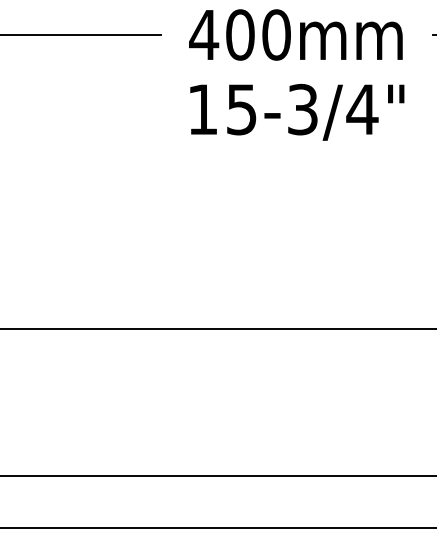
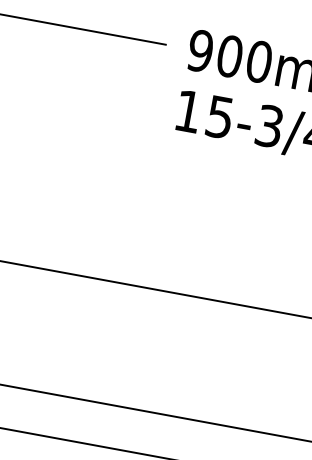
text: (204, 34) -> (200, 50), 400 -> 900

